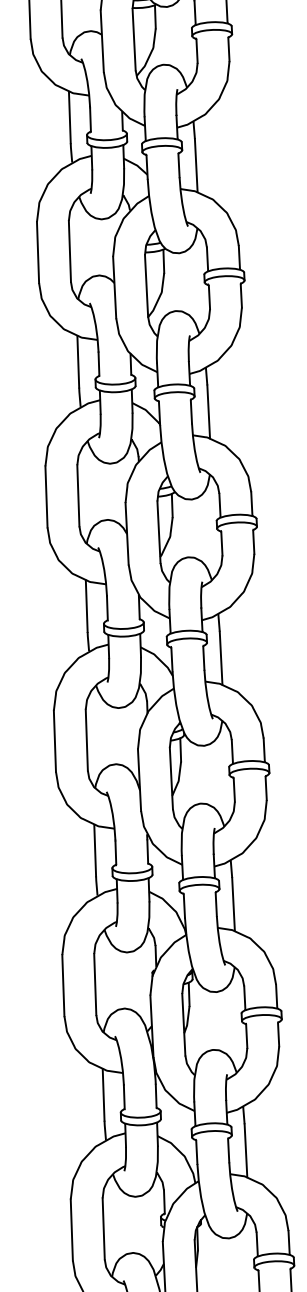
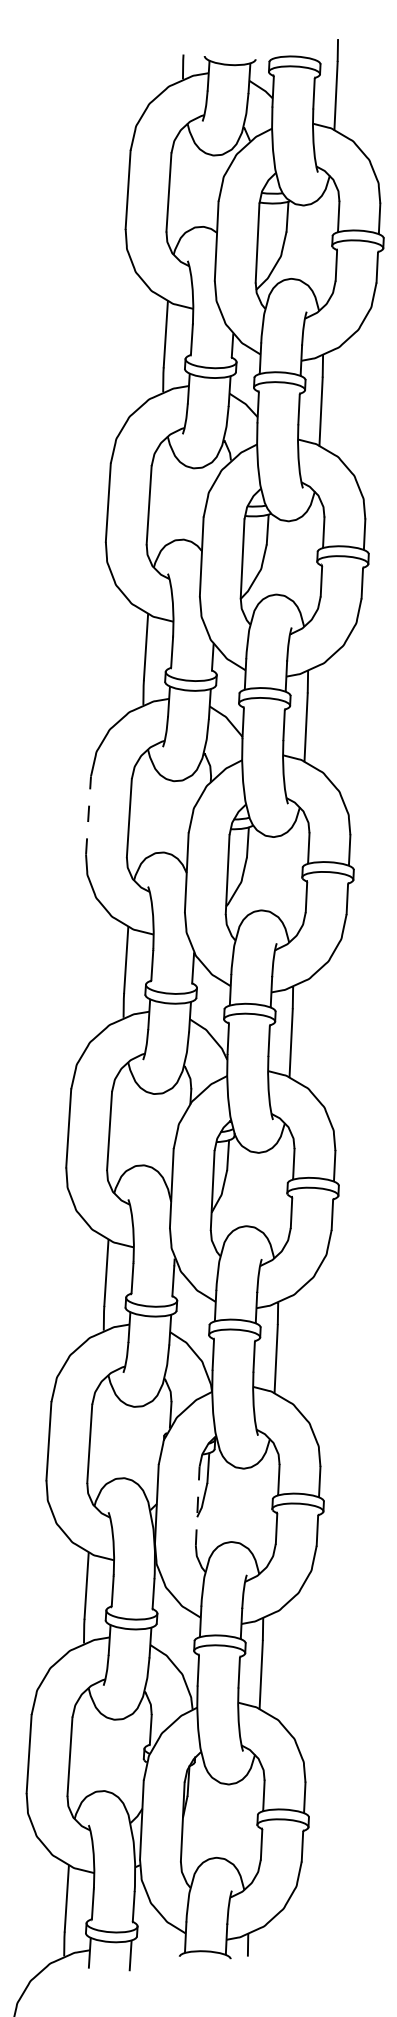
line: (46, 496) -> (88, 815), solid -> dashed
line: (183, 1024) -> (197, 1506), solid -> dashed

